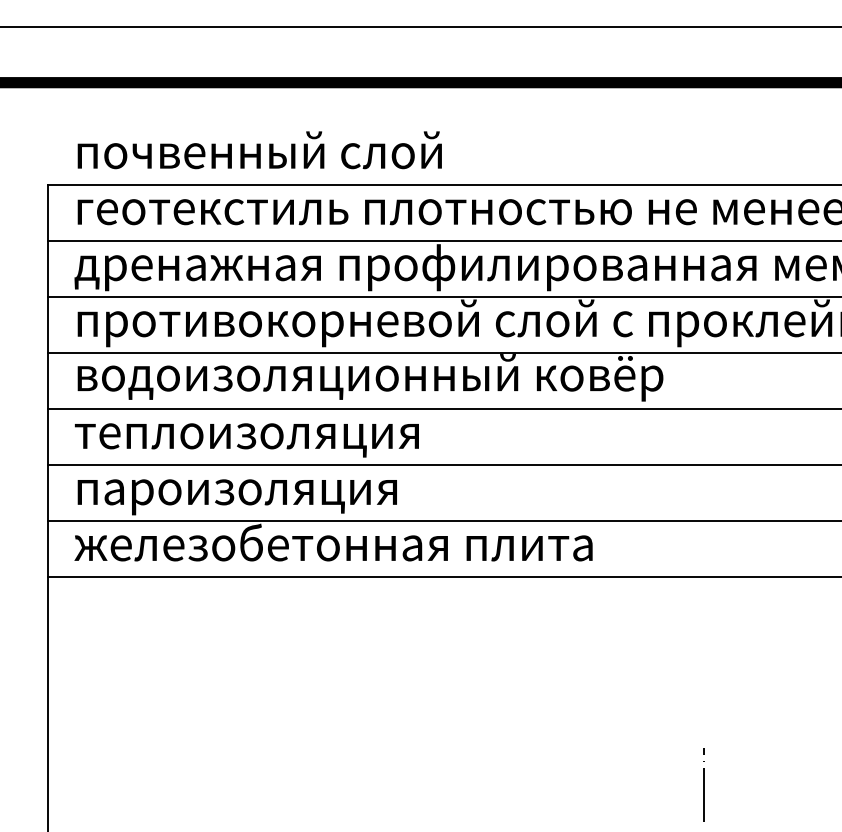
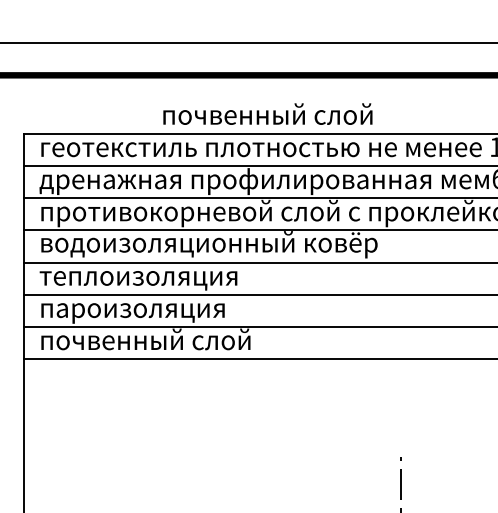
text: (259, 149) -> (267, 113), moved
text: (332, 542) -> (187, 339), железобетонная плита -> почвенный слой

